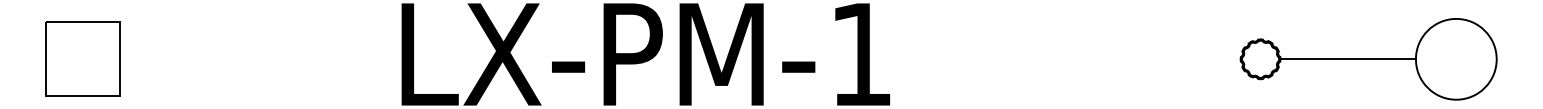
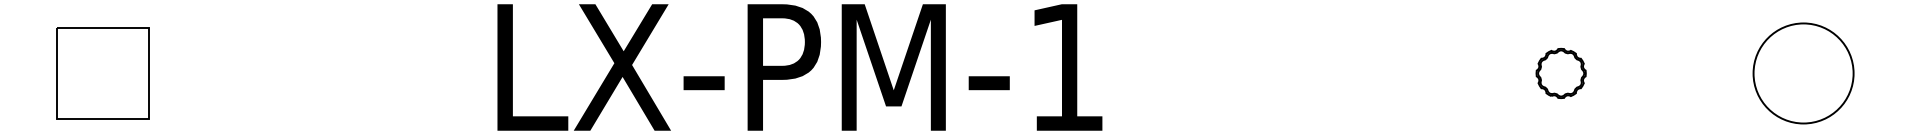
line: (1347, 59) -> (1668, 73), removed

